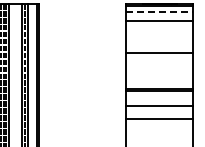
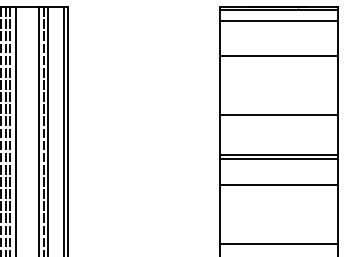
line: (159, 11) -> (278, 20), dashed -> solid
line: (159, 20) -> (278, 55), moved
line: (159, 52) -> (278, 114), moved
line: (159, 118) -> (278, 243), moved

